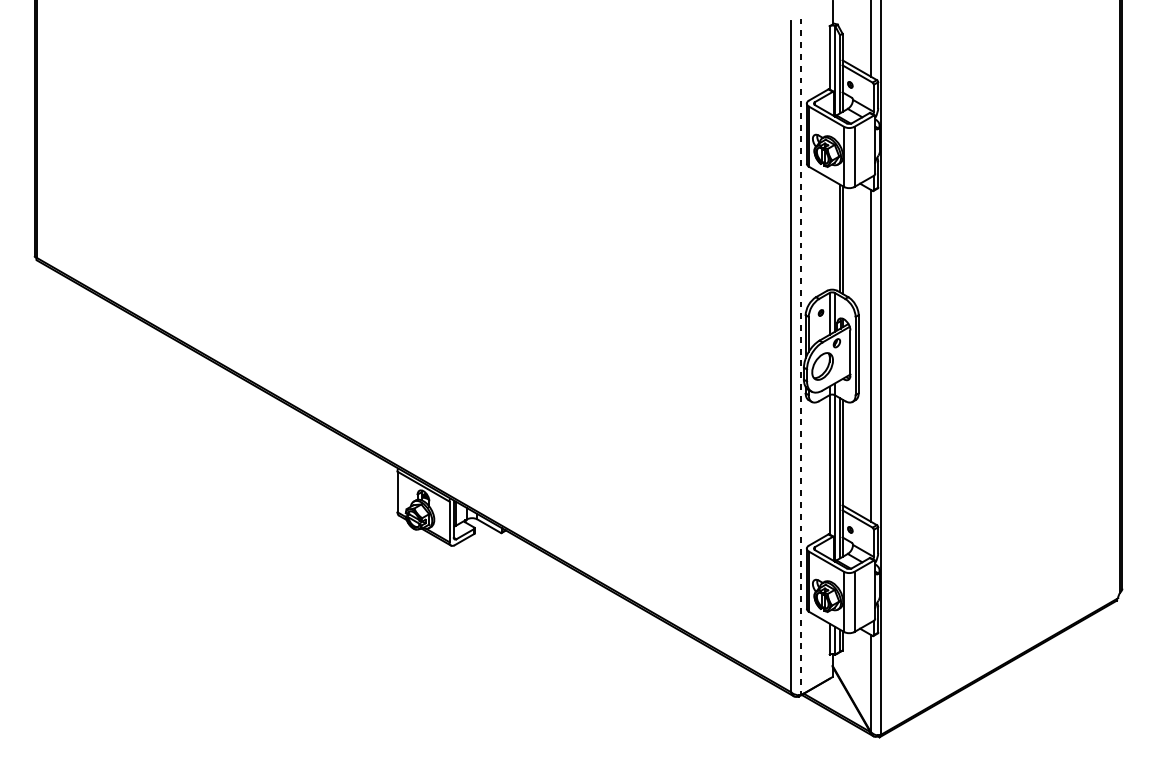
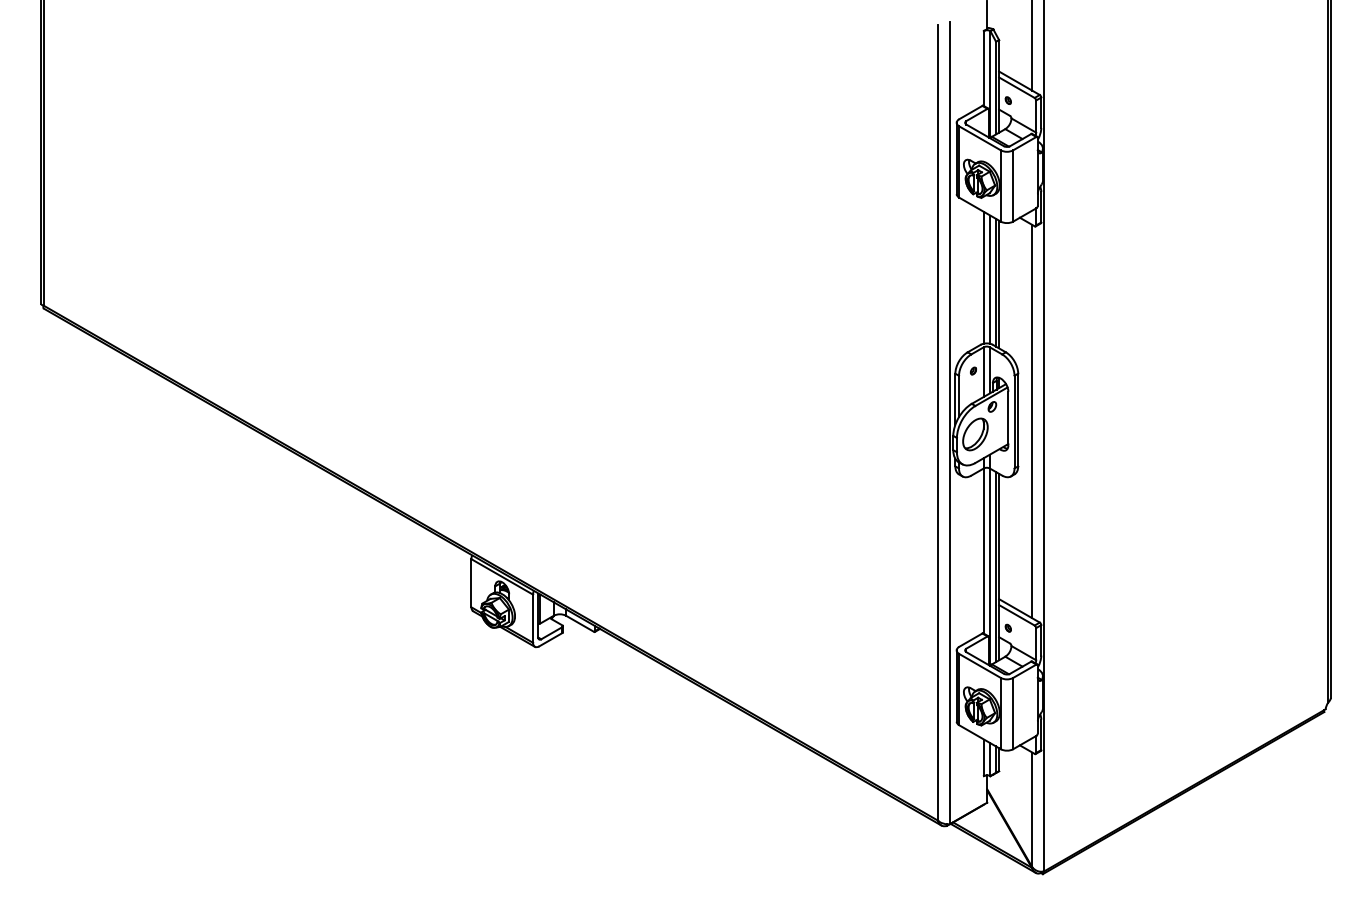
line: (830, 234) -> (984, 277), added
line: (835, 235) -> (990, 279), added
line: (801, 357) -> (950, 423), dashed -> solid

